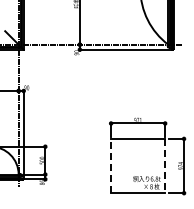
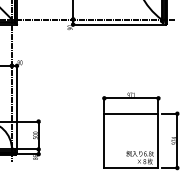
line: (111, 165) -> (104, 140), dashed -> solid
line: (165, 166) -> (158, 141), dashed -> solid

